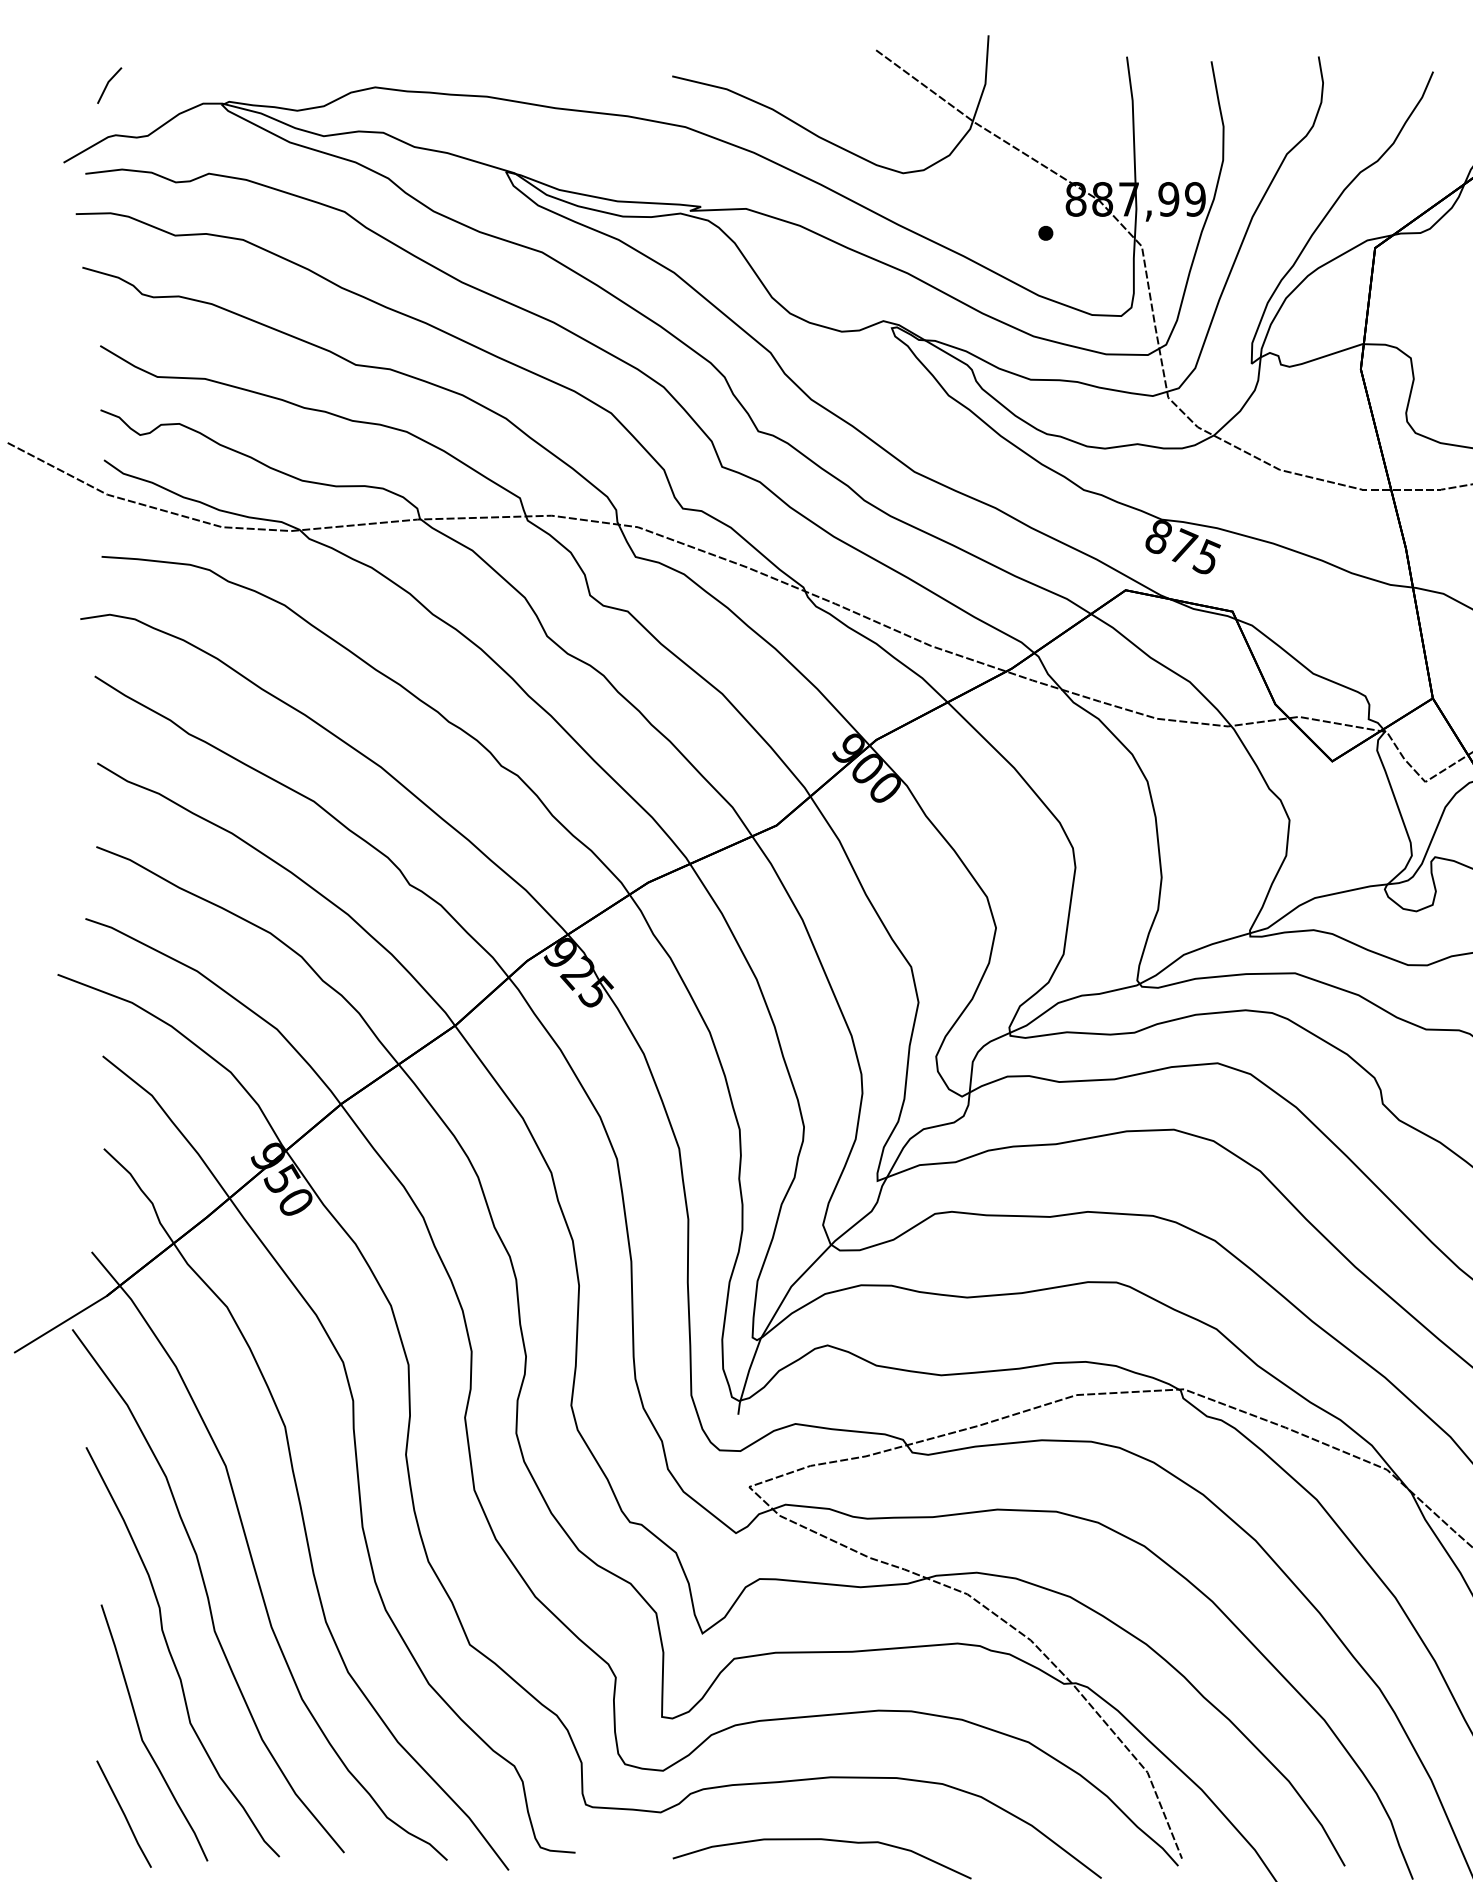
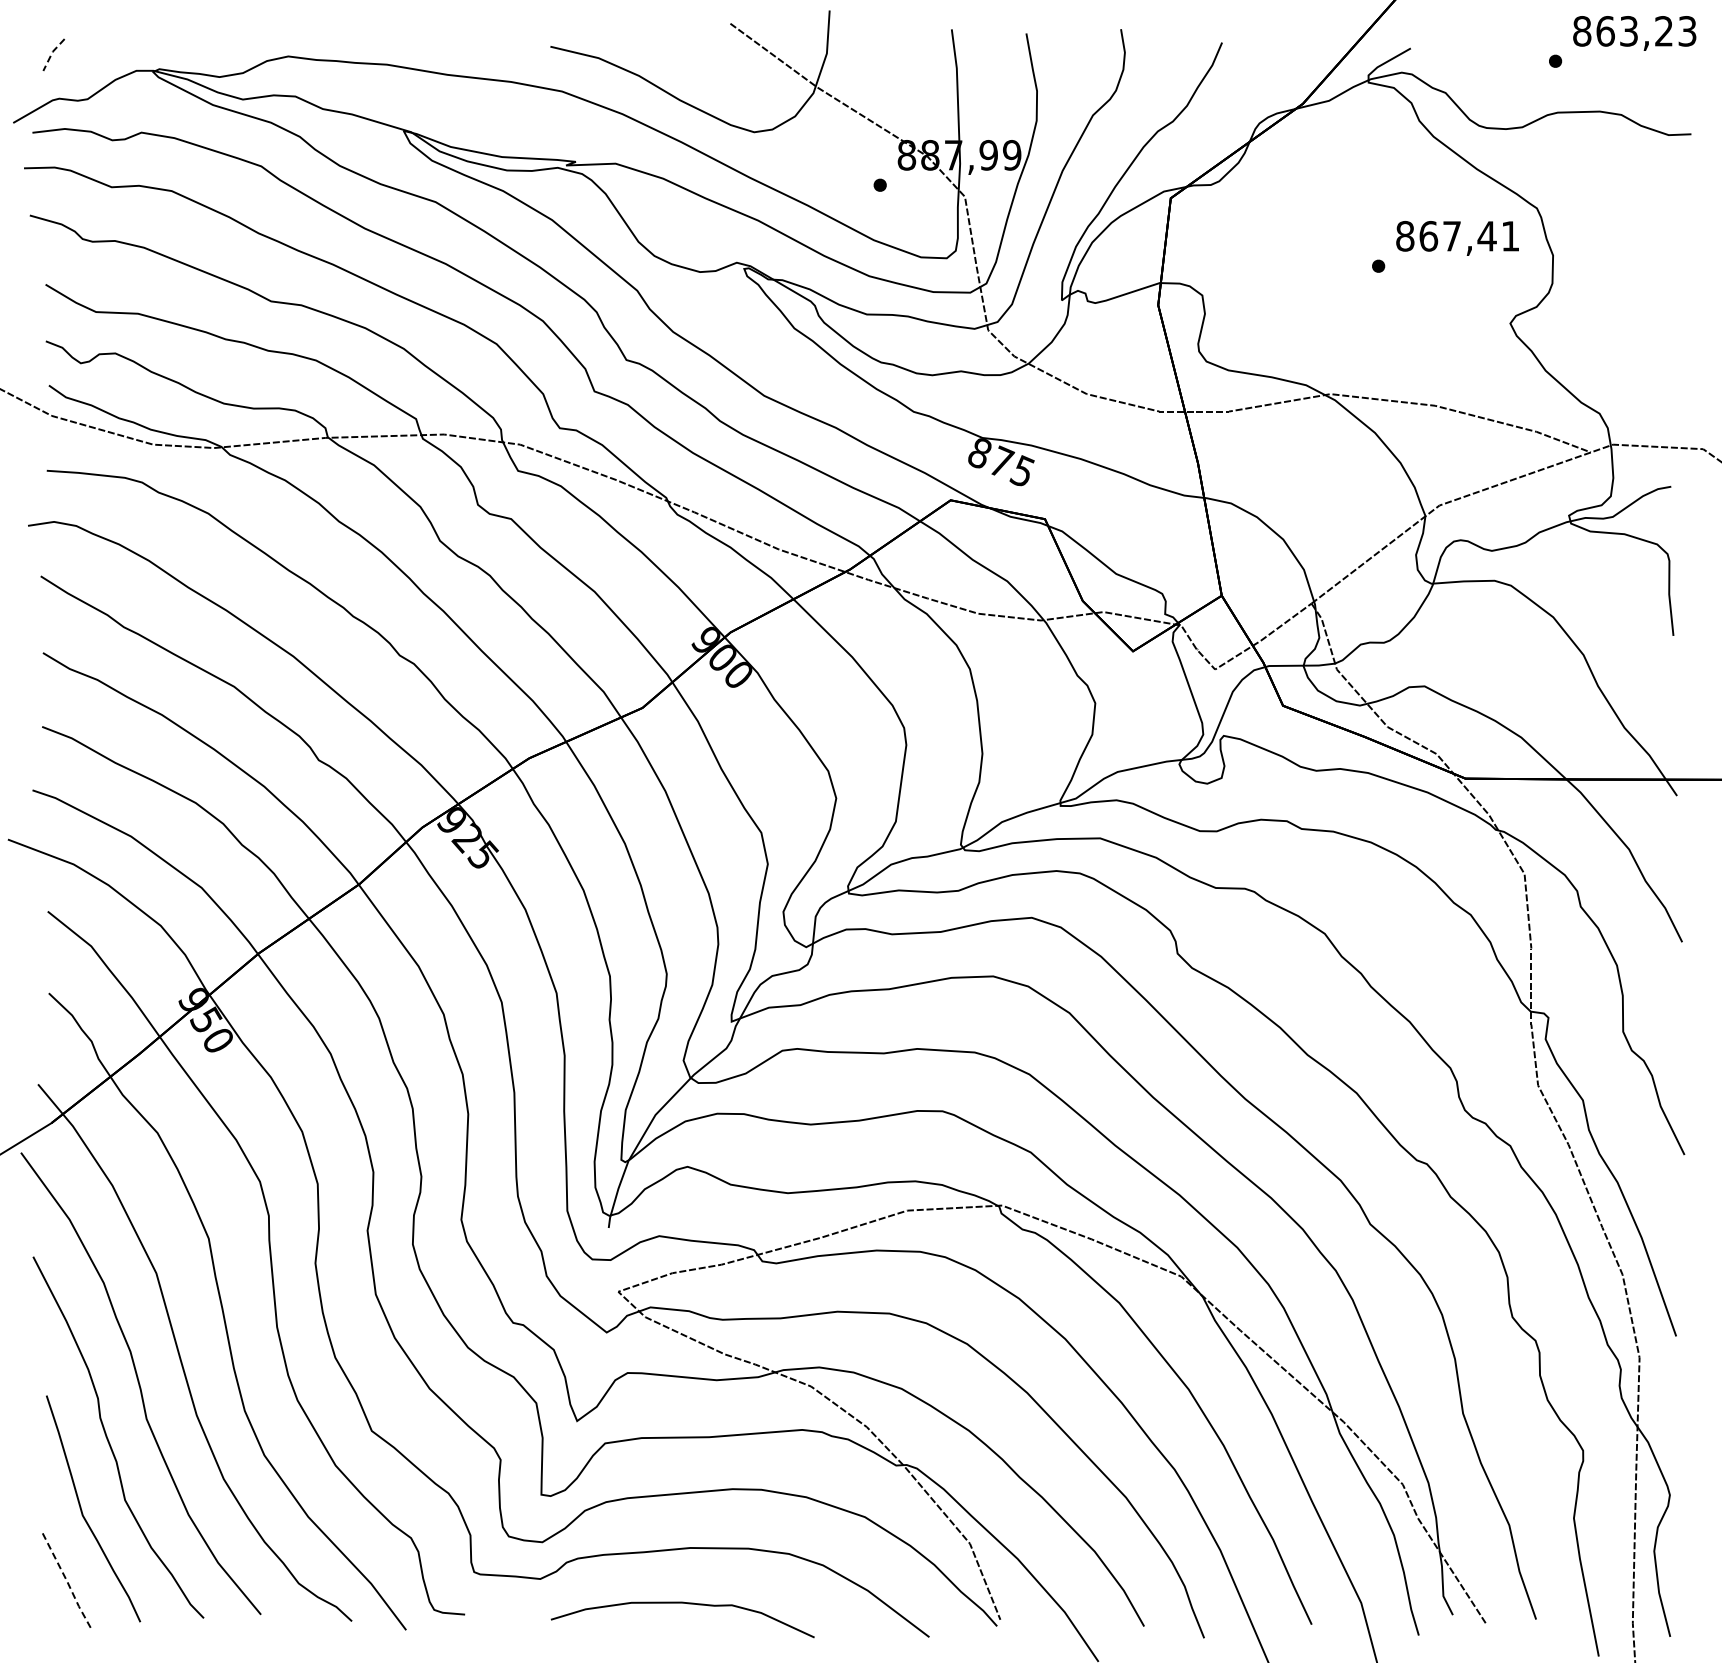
line: (108, 84) -> (52, 53), solid -> dashed
line: (125, 1815) -> (67, 1581), solid -> dashed

